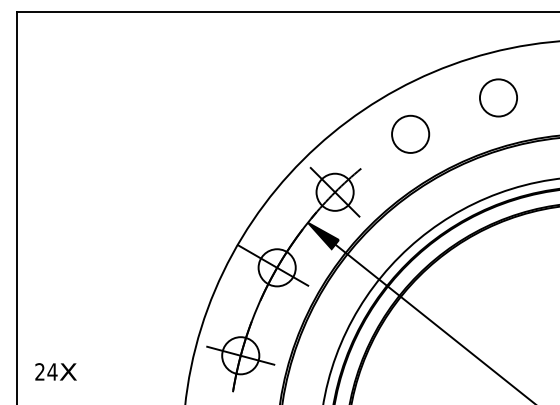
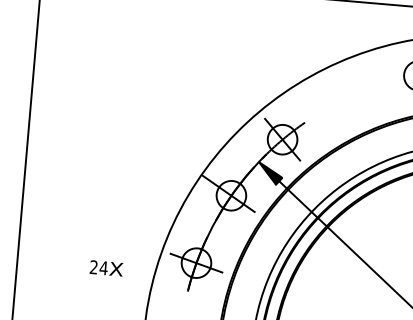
circle: (410, 133) -> (346, 98), removed
text: (55, 371) -> (106, 268), moved

